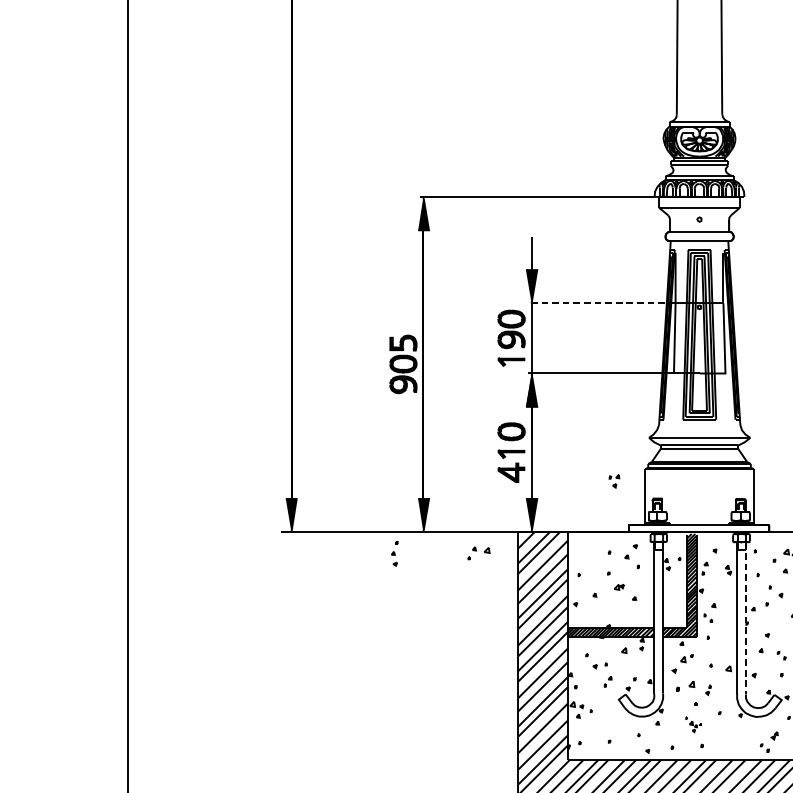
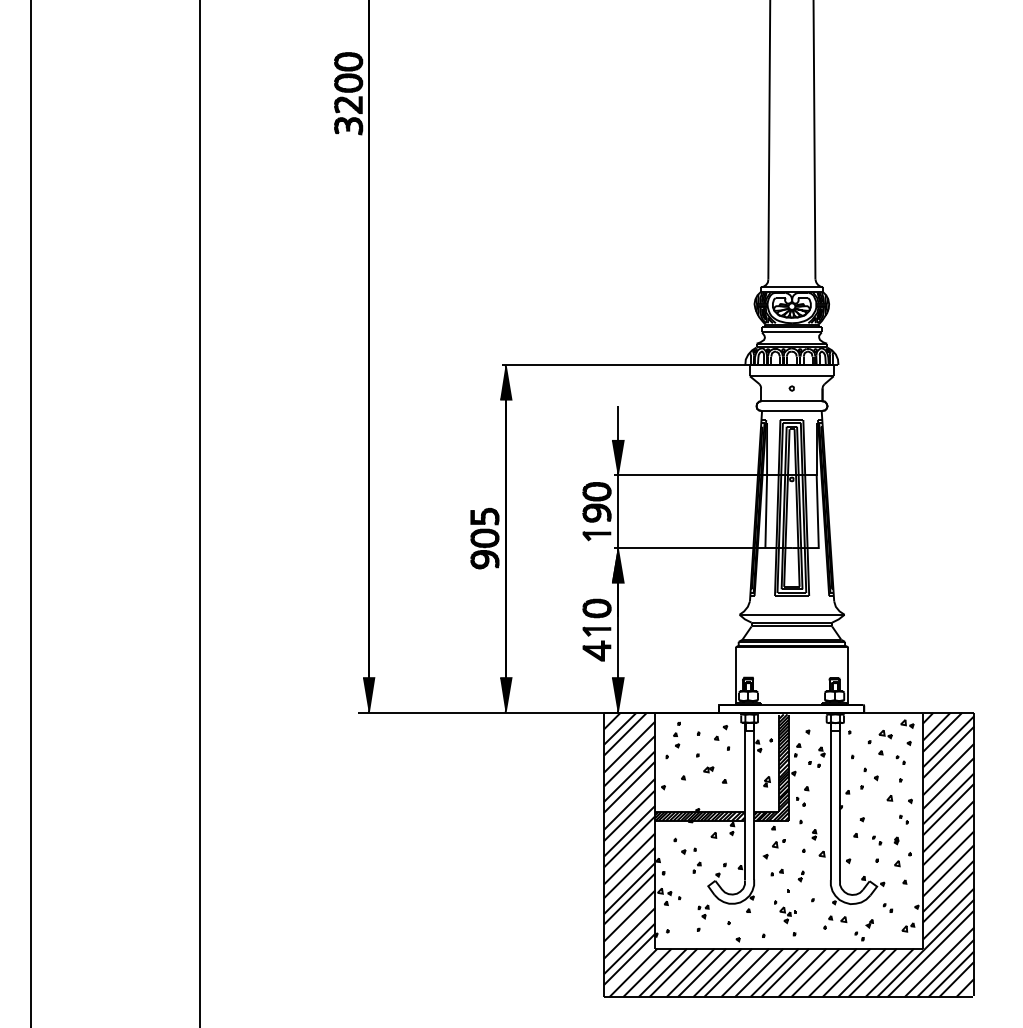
line: (601, 303) -> (690, 475), dashed -> solid
part: (614, 480) -> (703, 911), moved
part: (394, 553) -> (676, 734), moved
part: (479, 553) -> (835, 922), moved
part: (721, 582) -> (814, 764), added
part: (675, 598) -> (766, 781), added
line: (746, 618) -> (840, 802), dashed -> solid
part: (721, 649) -> (814, 834), added
part: (684, 686) -> (776, 872), size x0.62
part: (693, 725) -> (785, 912), size x1.43

